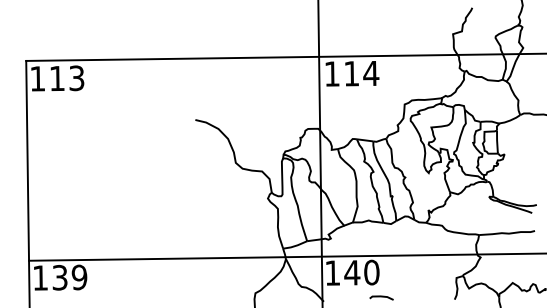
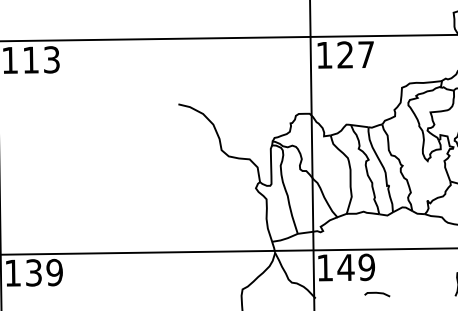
text: (361, 73) -> (355, 54), 114 -> 127
text: (371, 272) -> (366, 267), 140 -> 149

